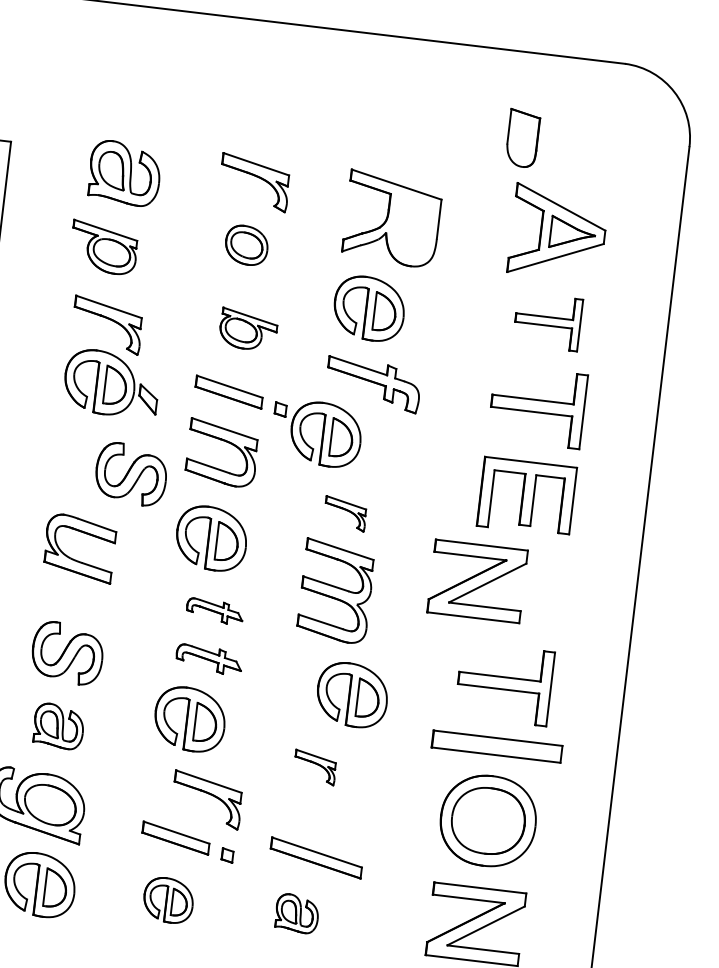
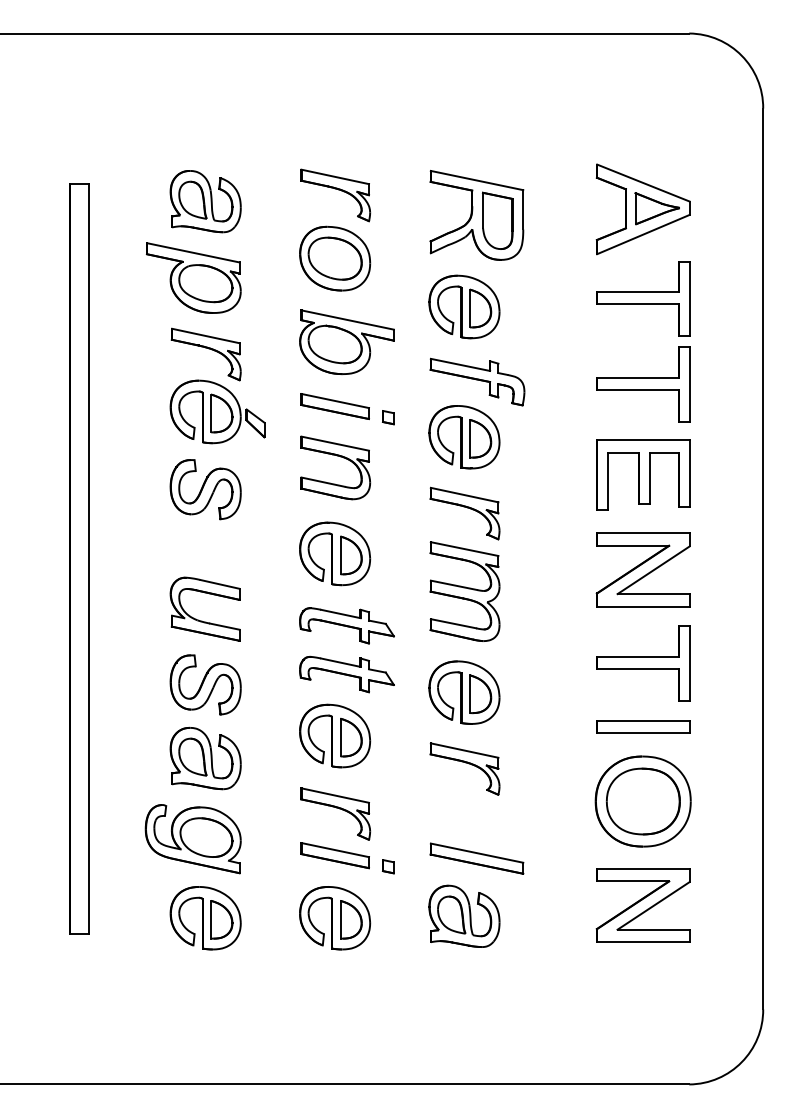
part: (522, 138) -> (497, 220), moved
part: (247, 245) -> (335, 258), size x1.67
part: (103, 247) -> (193, 277), size x1.43
part: (548, 321) -> (643, 298), size x1.43
part: (247, 330) -> (346, 342), size x1.67
part: (326, 435) -> (464, 437), moved
part: (131, 474) -> (205, 489), moved
part: (344, 513) -> (464, 513), size x1.67
part: (75, 559) -> (202, 620), moved
part: (476, 580) -> (642, 569), moved
part: (214, 611) -> (346, 625), size x1.67
part: (208, 659) -> (346, 674), size x1.43
part: (352, 694) -> (464, 692), moved
part: (58, 726) -> (205, 758), size x1.43
part: (497, 746) -> (643, 726), size x0.71
part: (314, 767) -> (464, 768), size x1.67
part: (207, 799) -> (335, 813), moved
part: (168, 900) -> (335, 918), size x1.43
part: (297, 912) -> (464, 915), size x1.67

